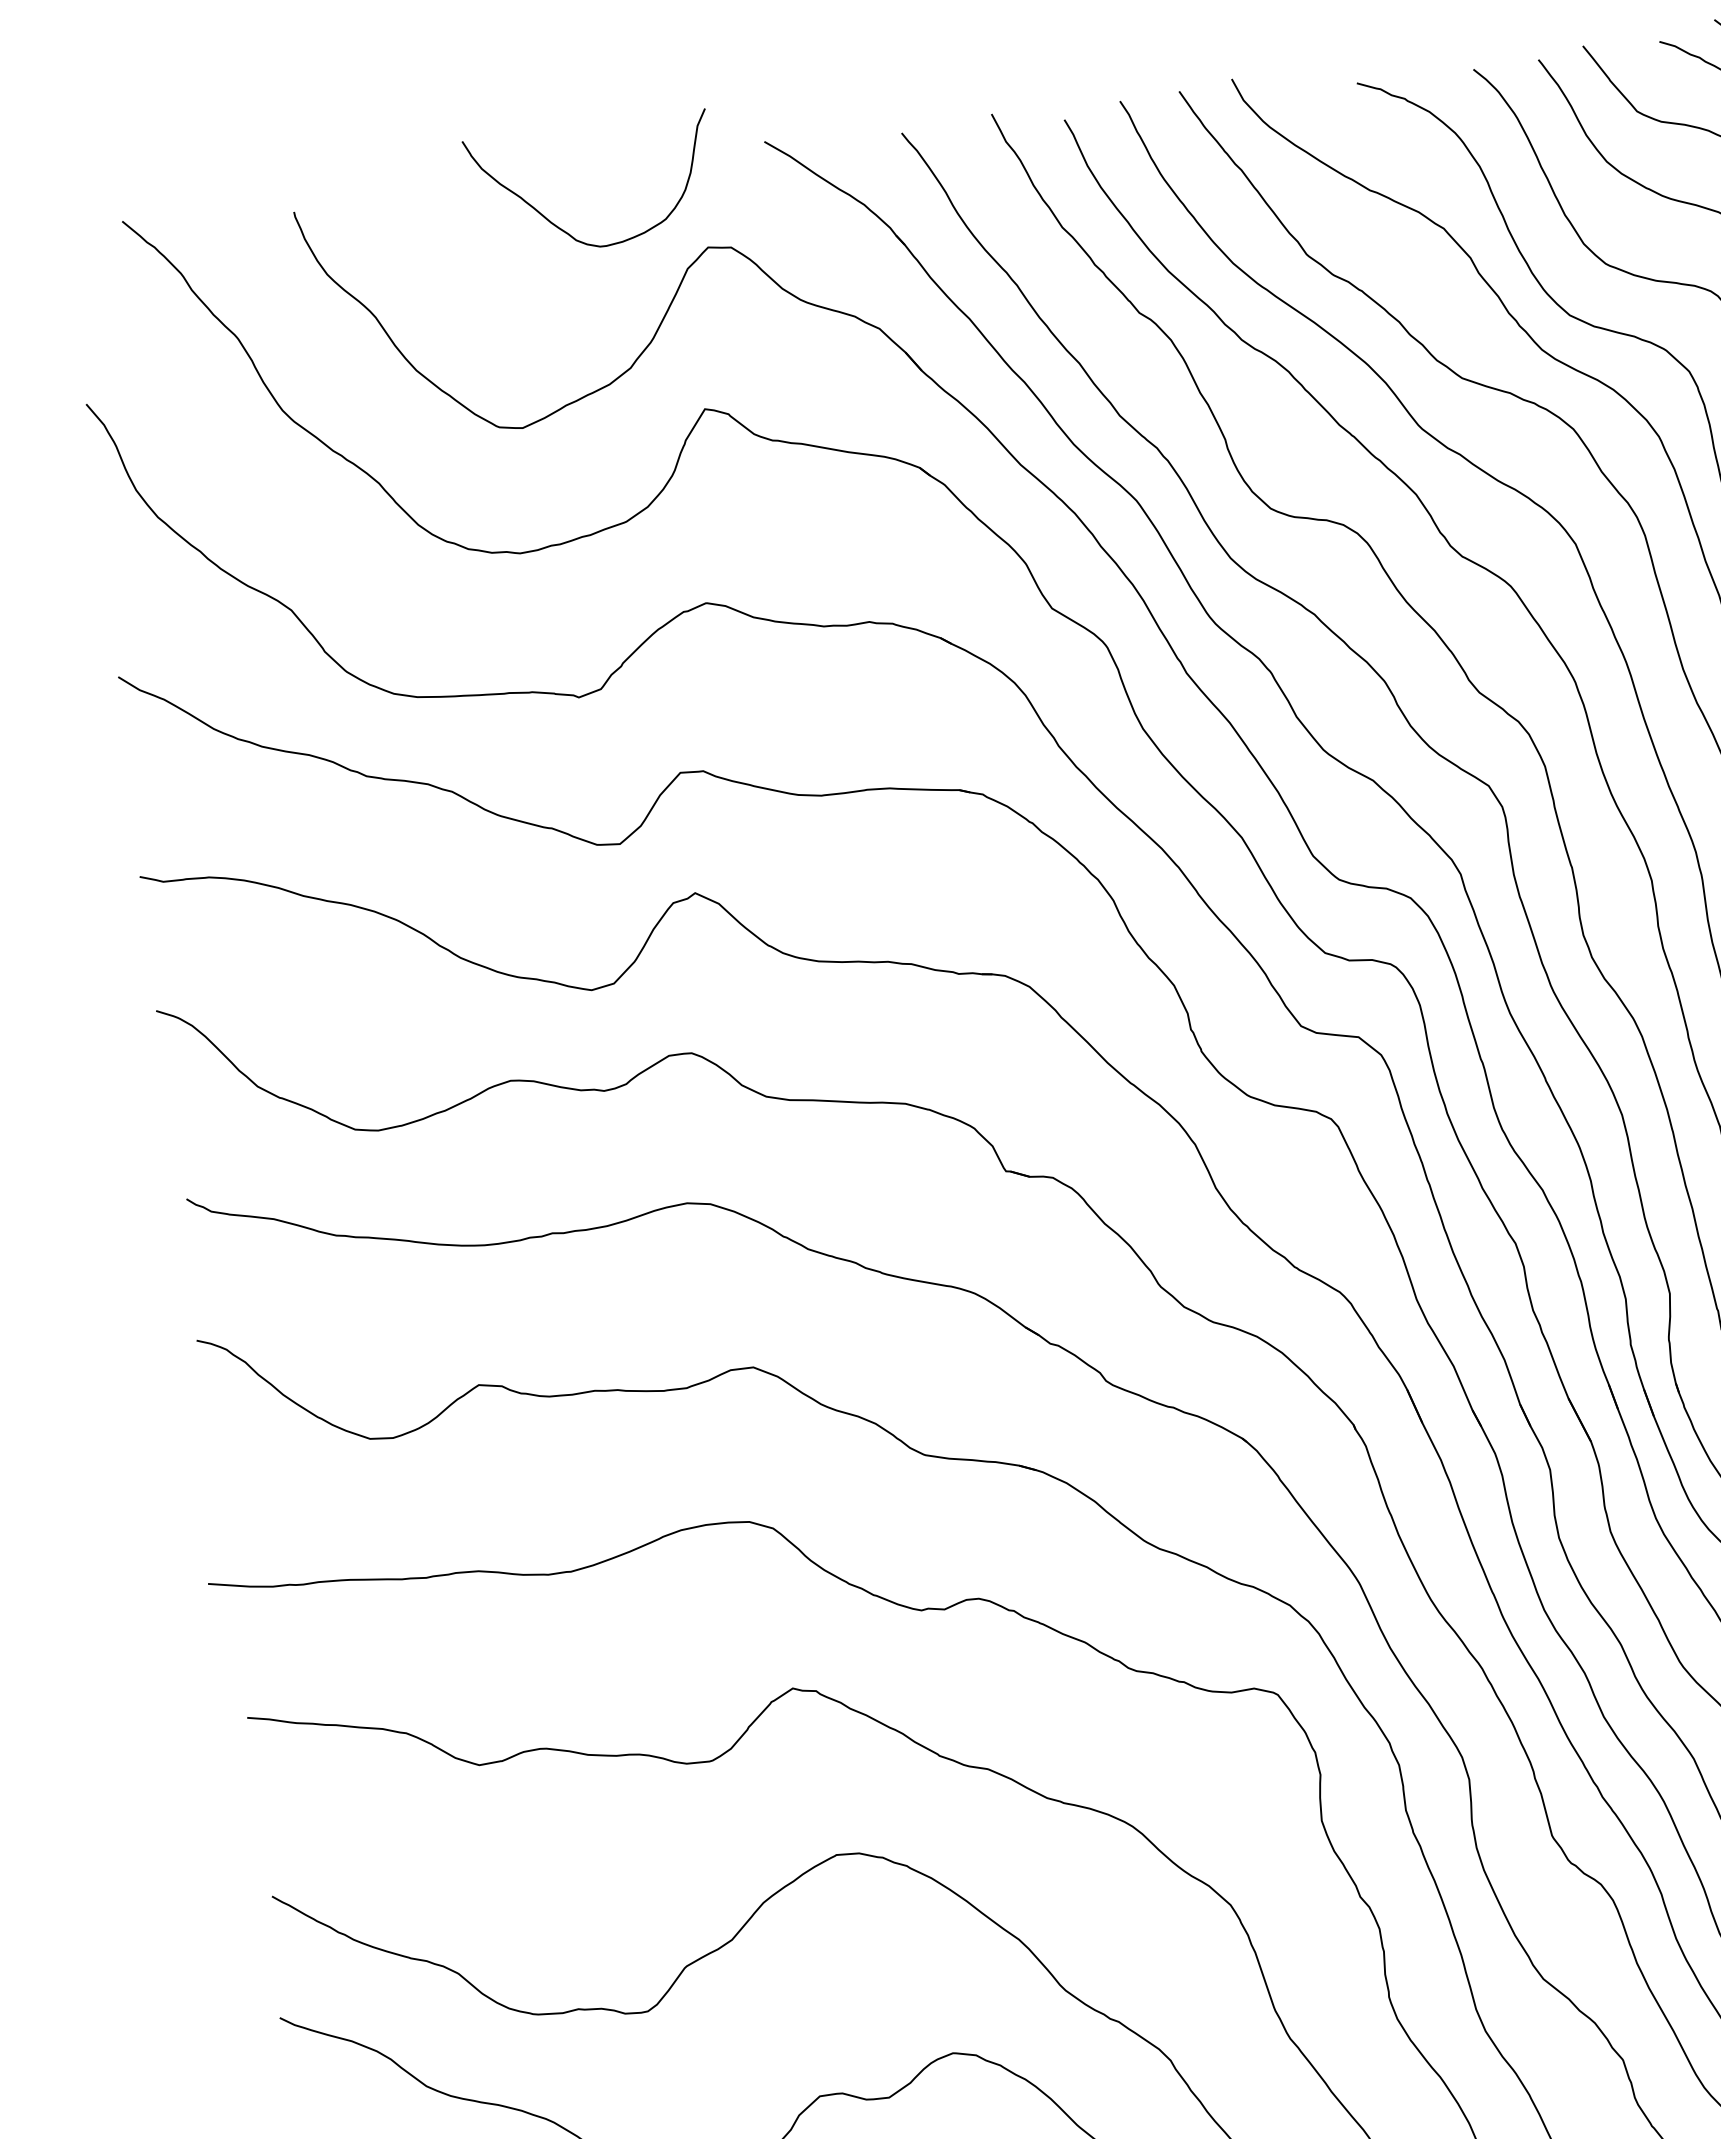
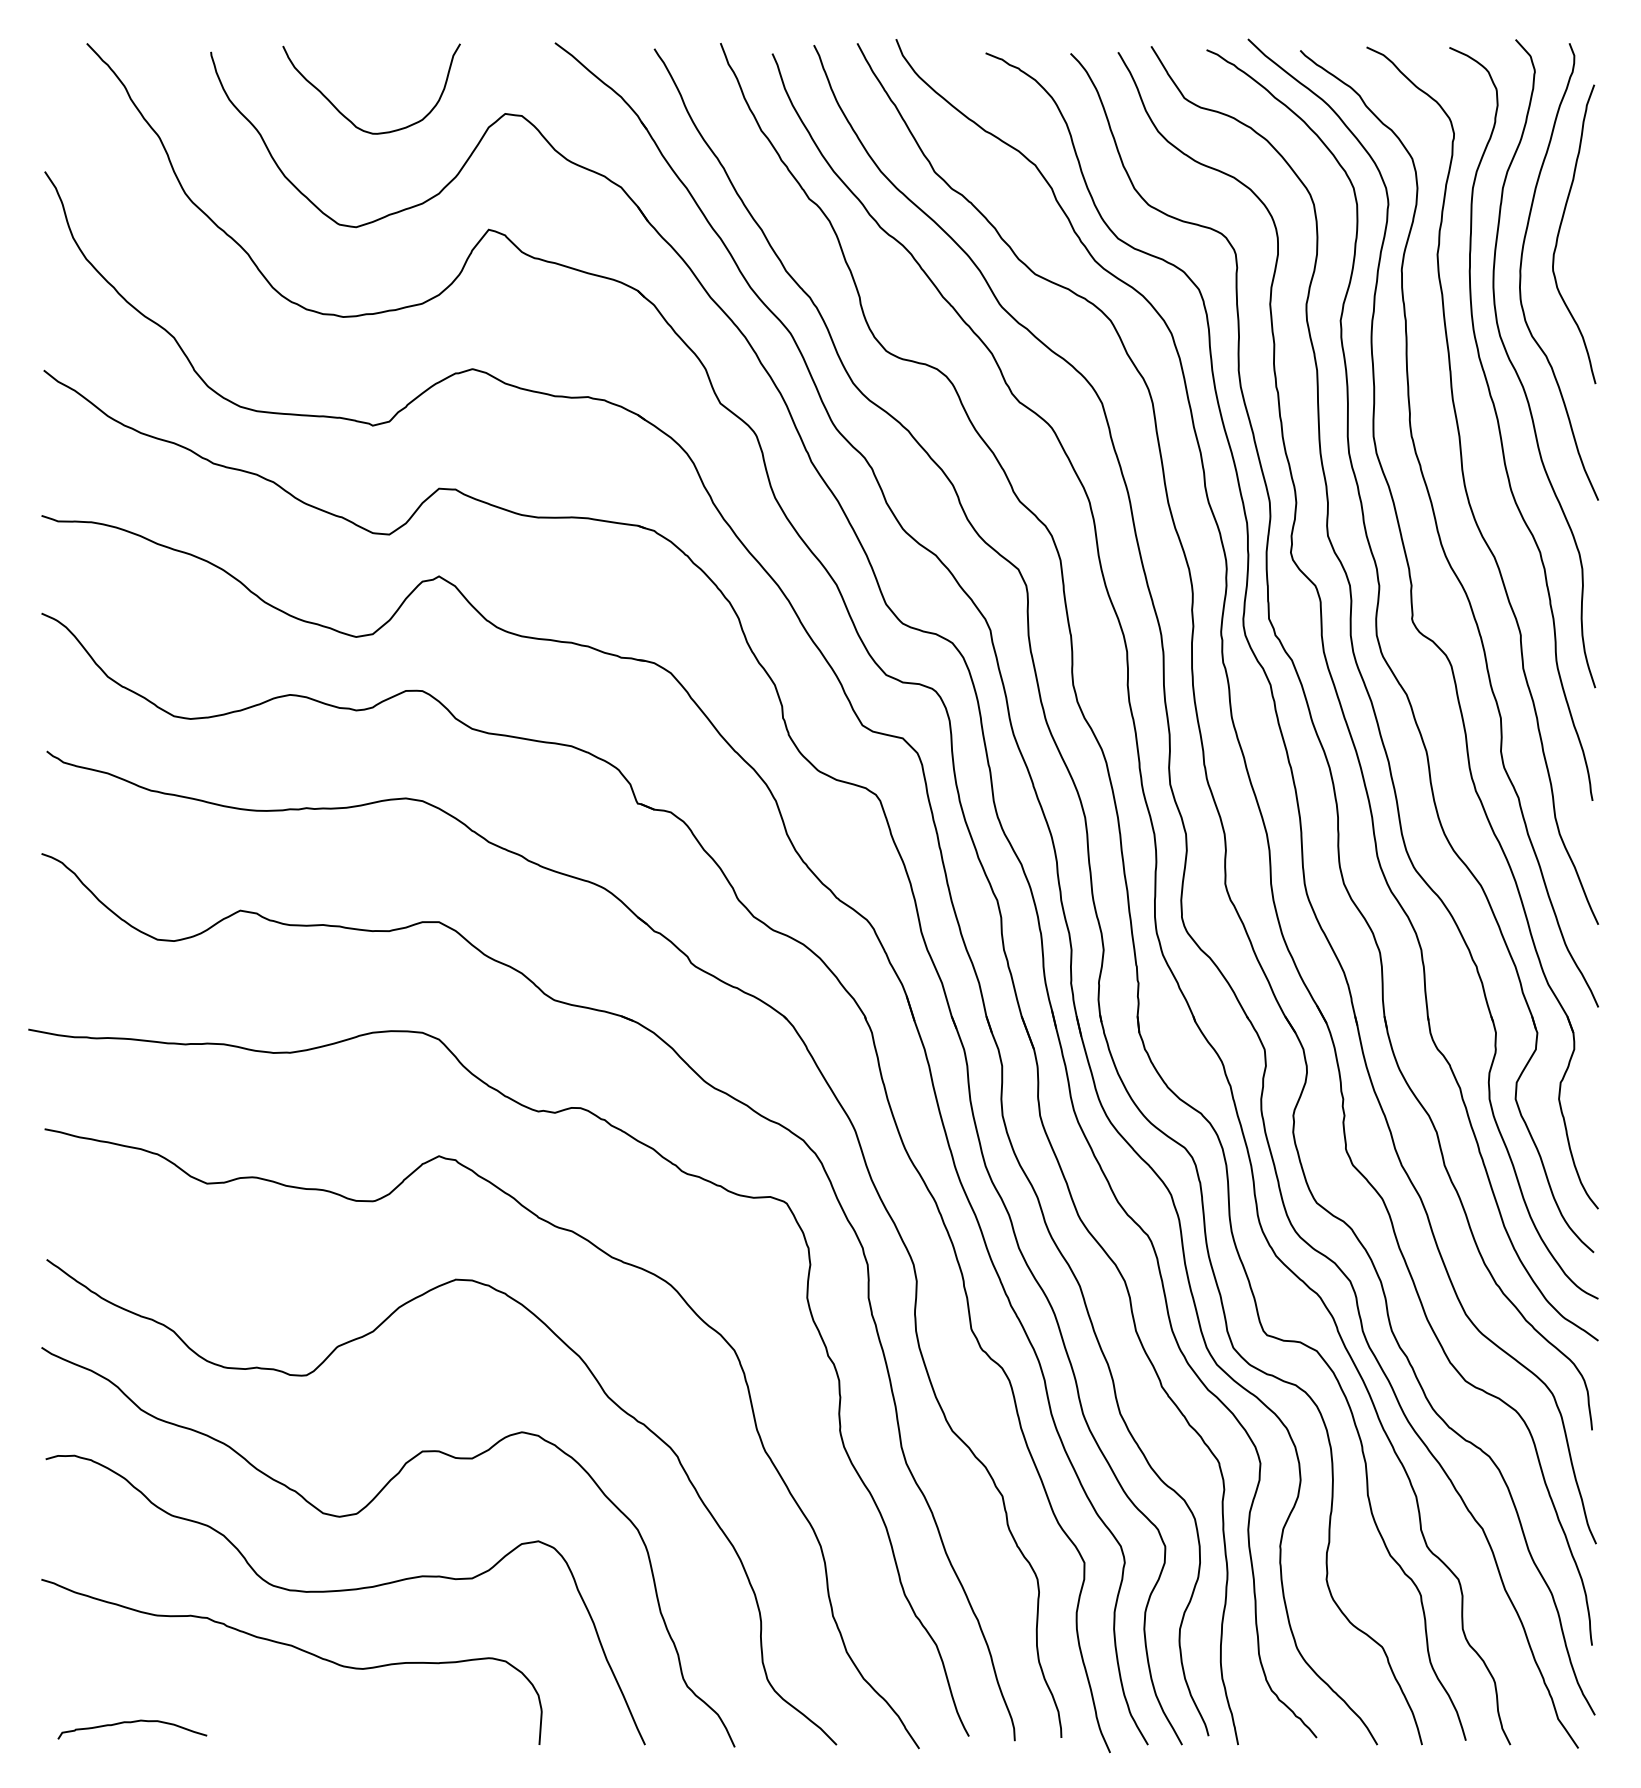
curve: (561, 227) -> (346, 116), moved

